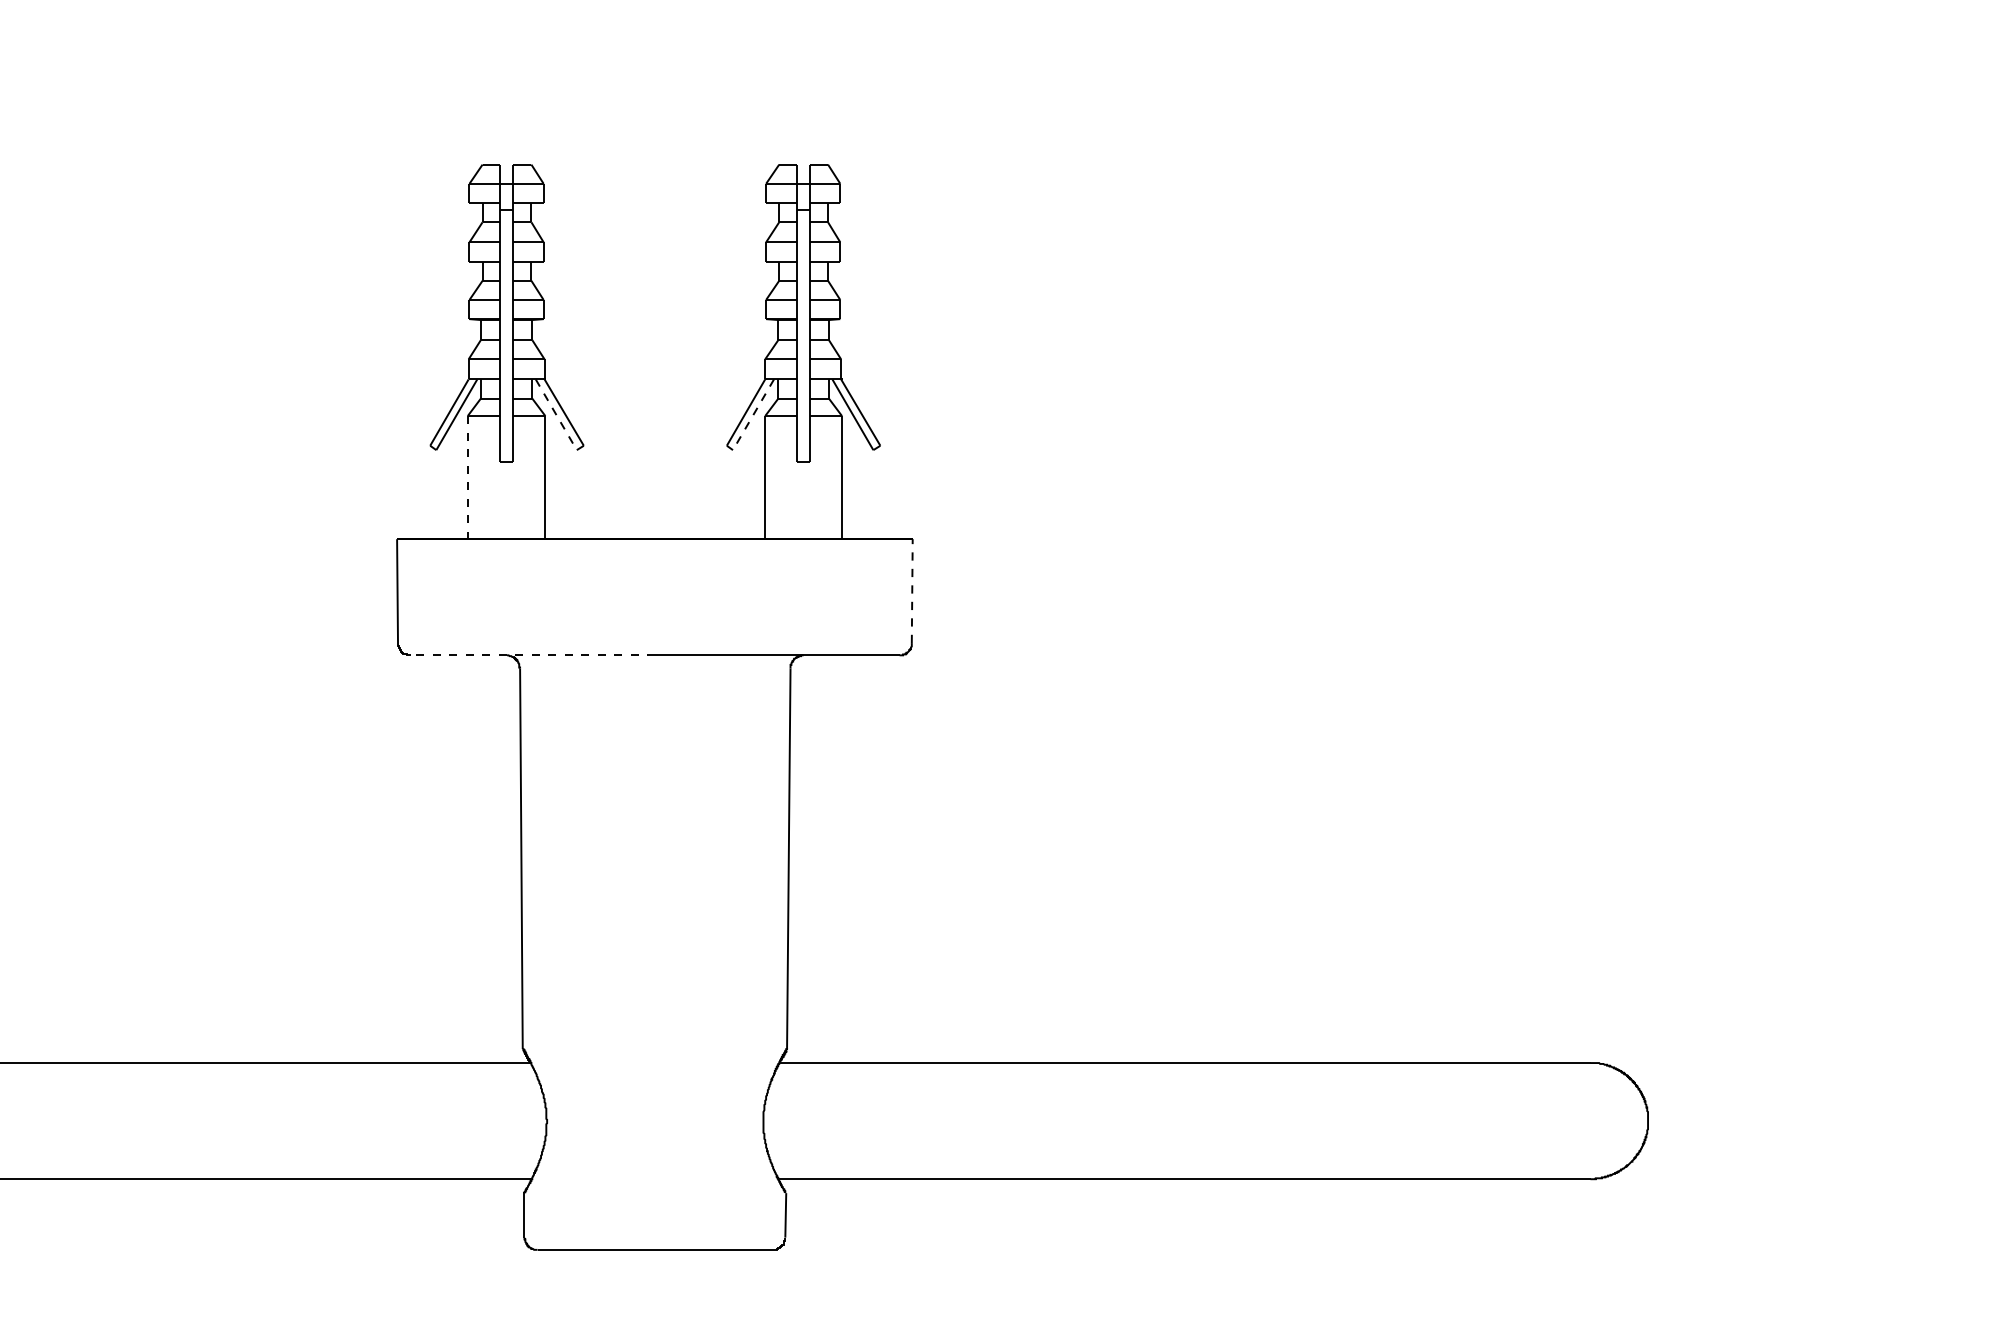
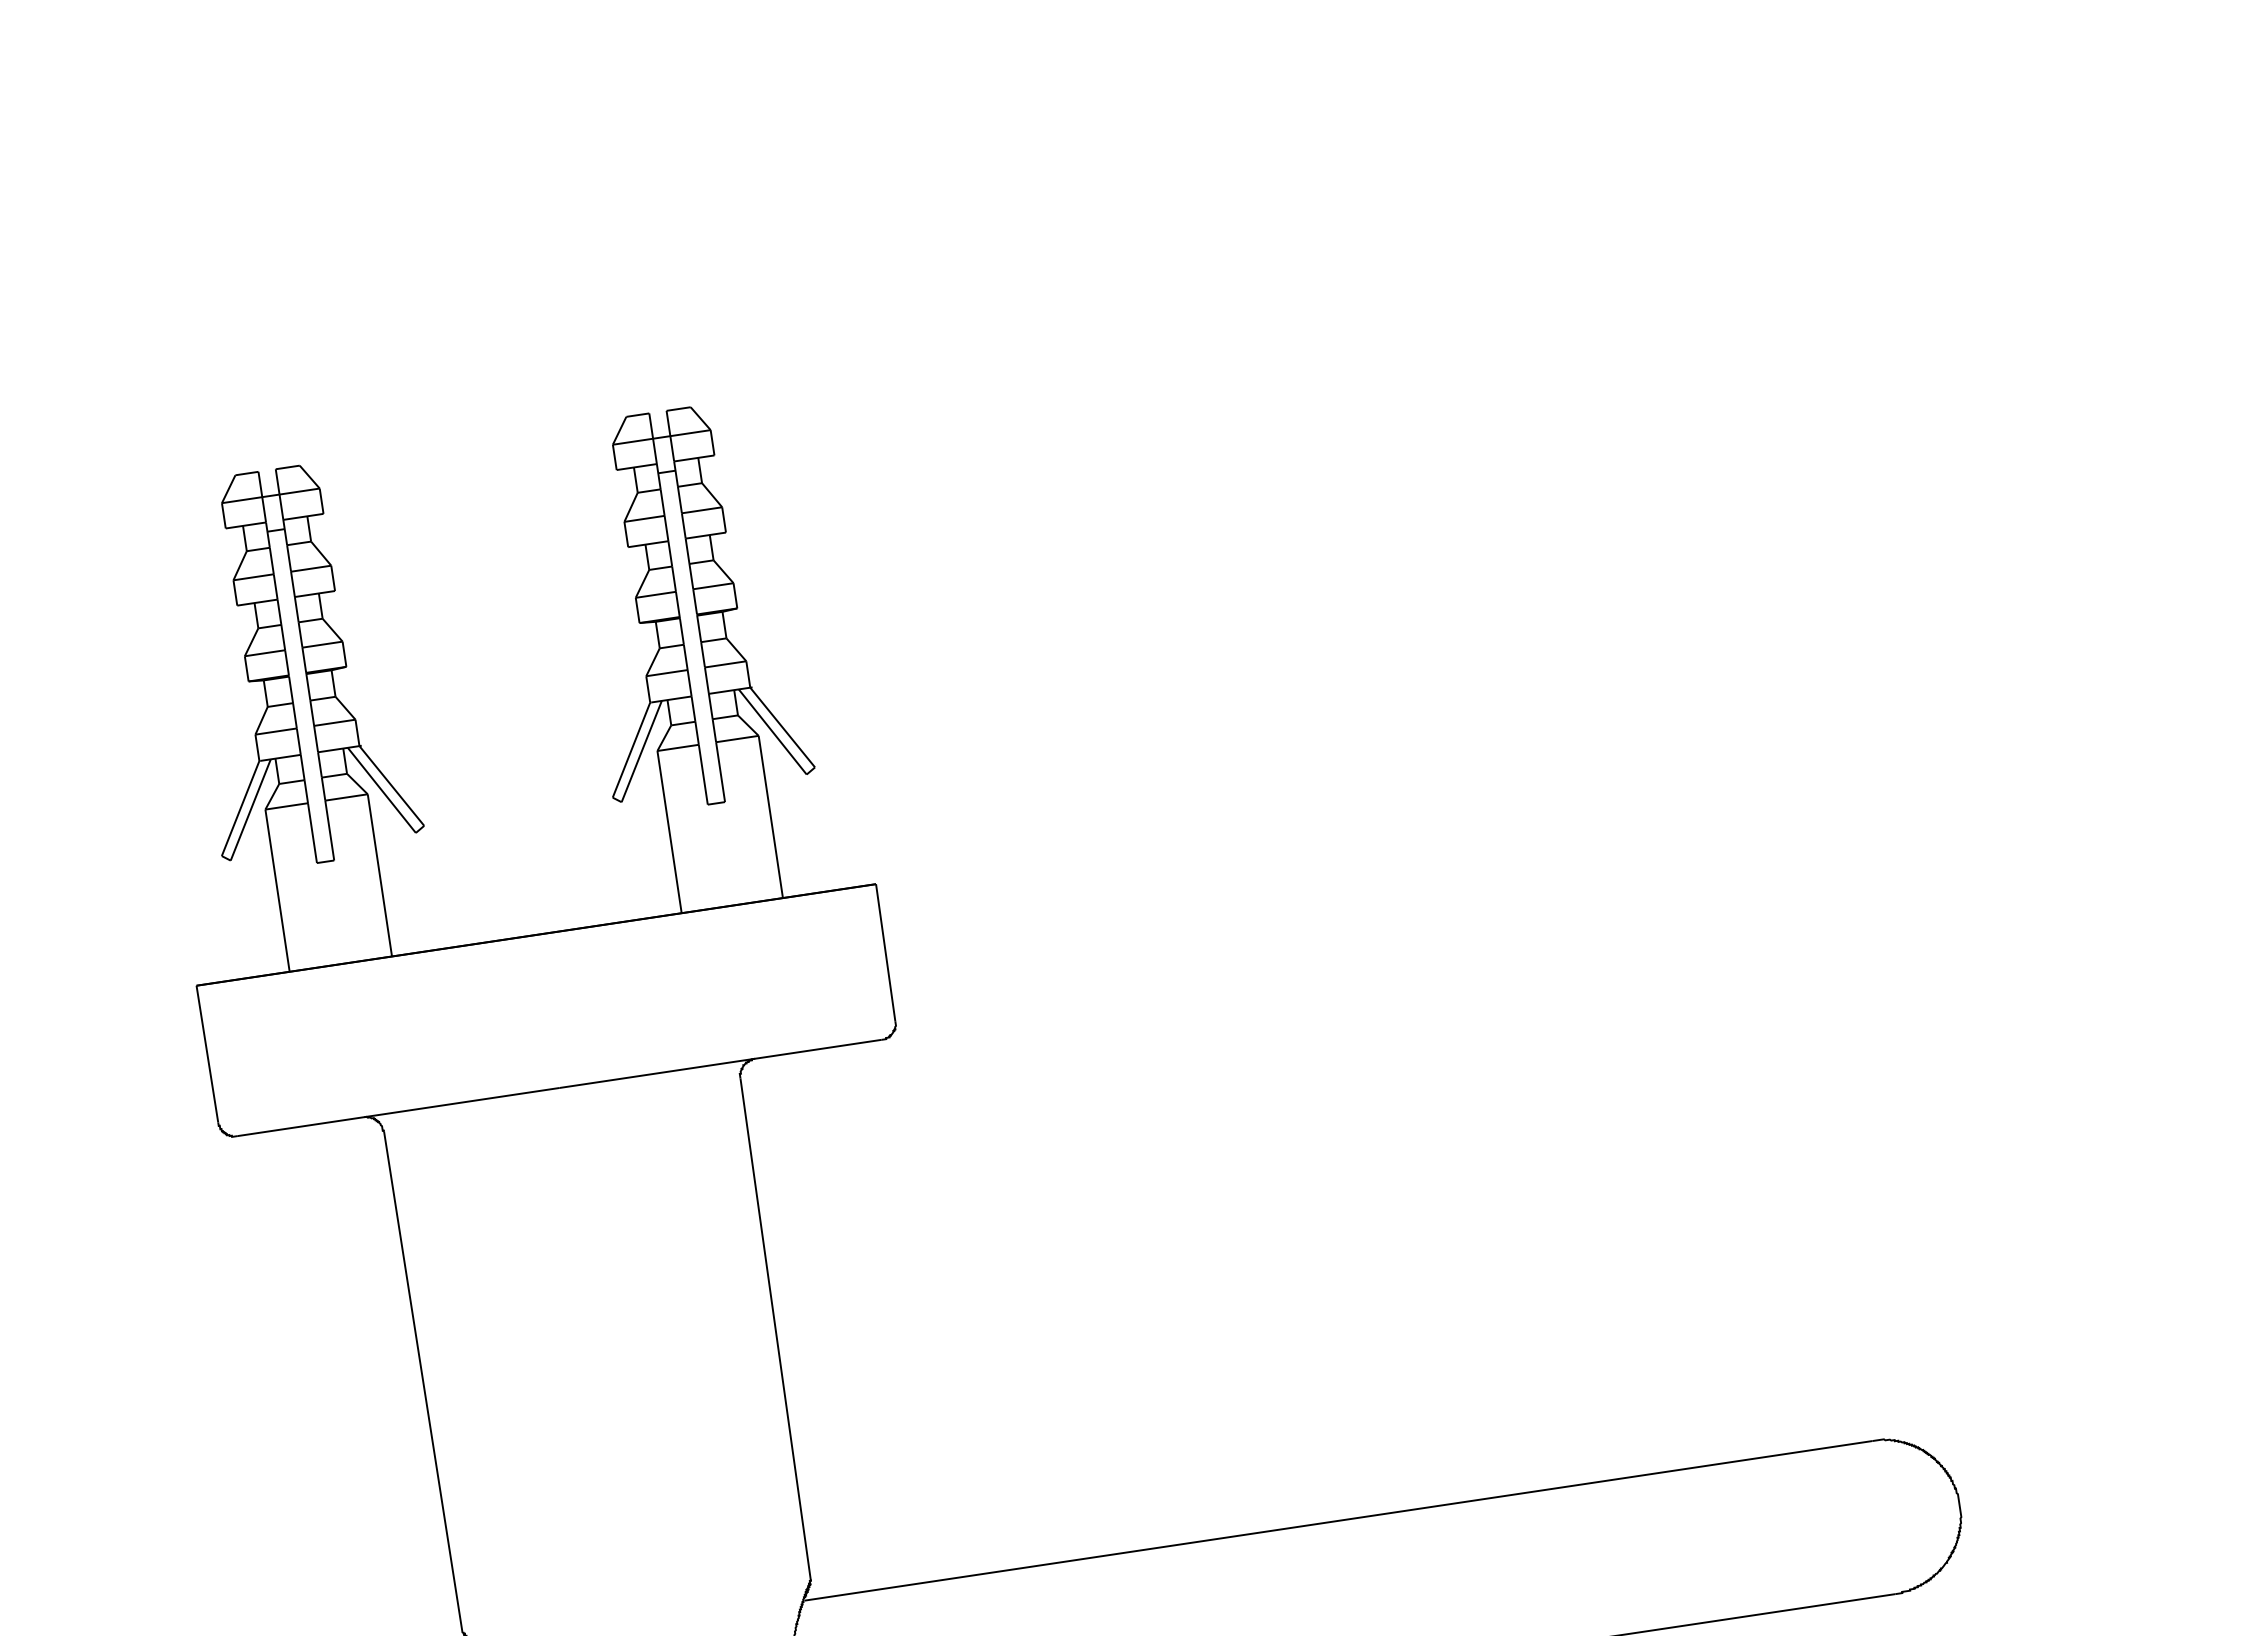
line: (556, 414) -> (382, 790), dashed -> solid
line: (753, 414) -> (641, 751), dashed -> solid
line: (467, 477) -> (277, 890), dashed -> solid
line: (912, 591) -> (886, 953), dashed -> solid
line: (532, 655) -> (397, 1112), dashed -> solid

